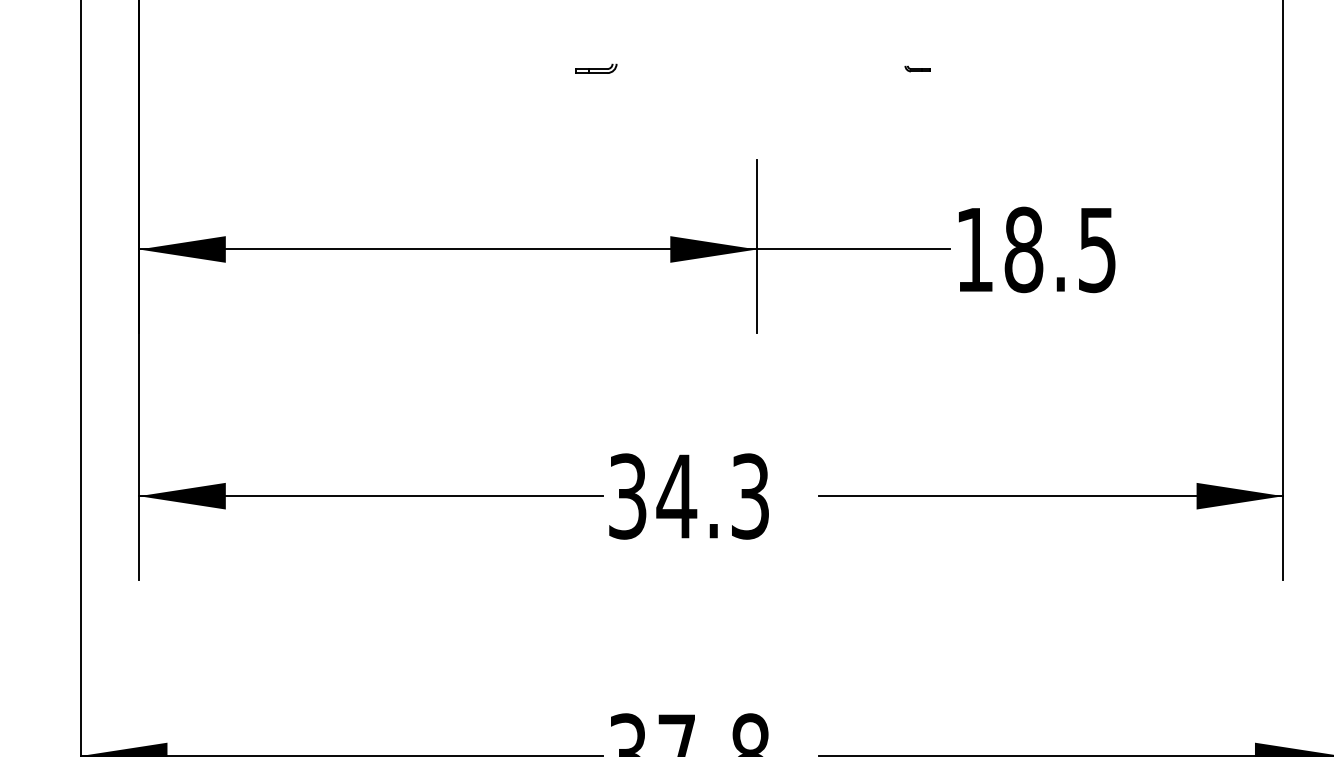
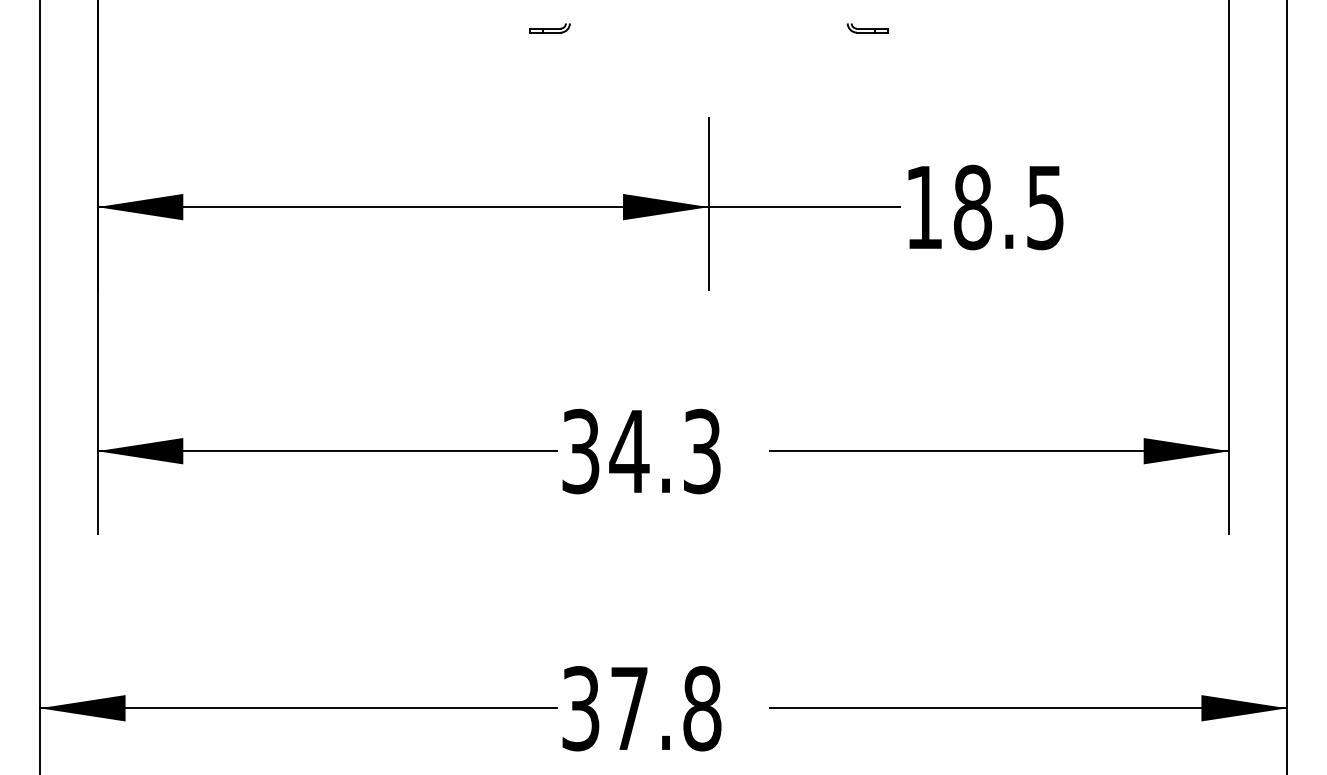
part: (917, 68) -> (867, 28), size x1.67

